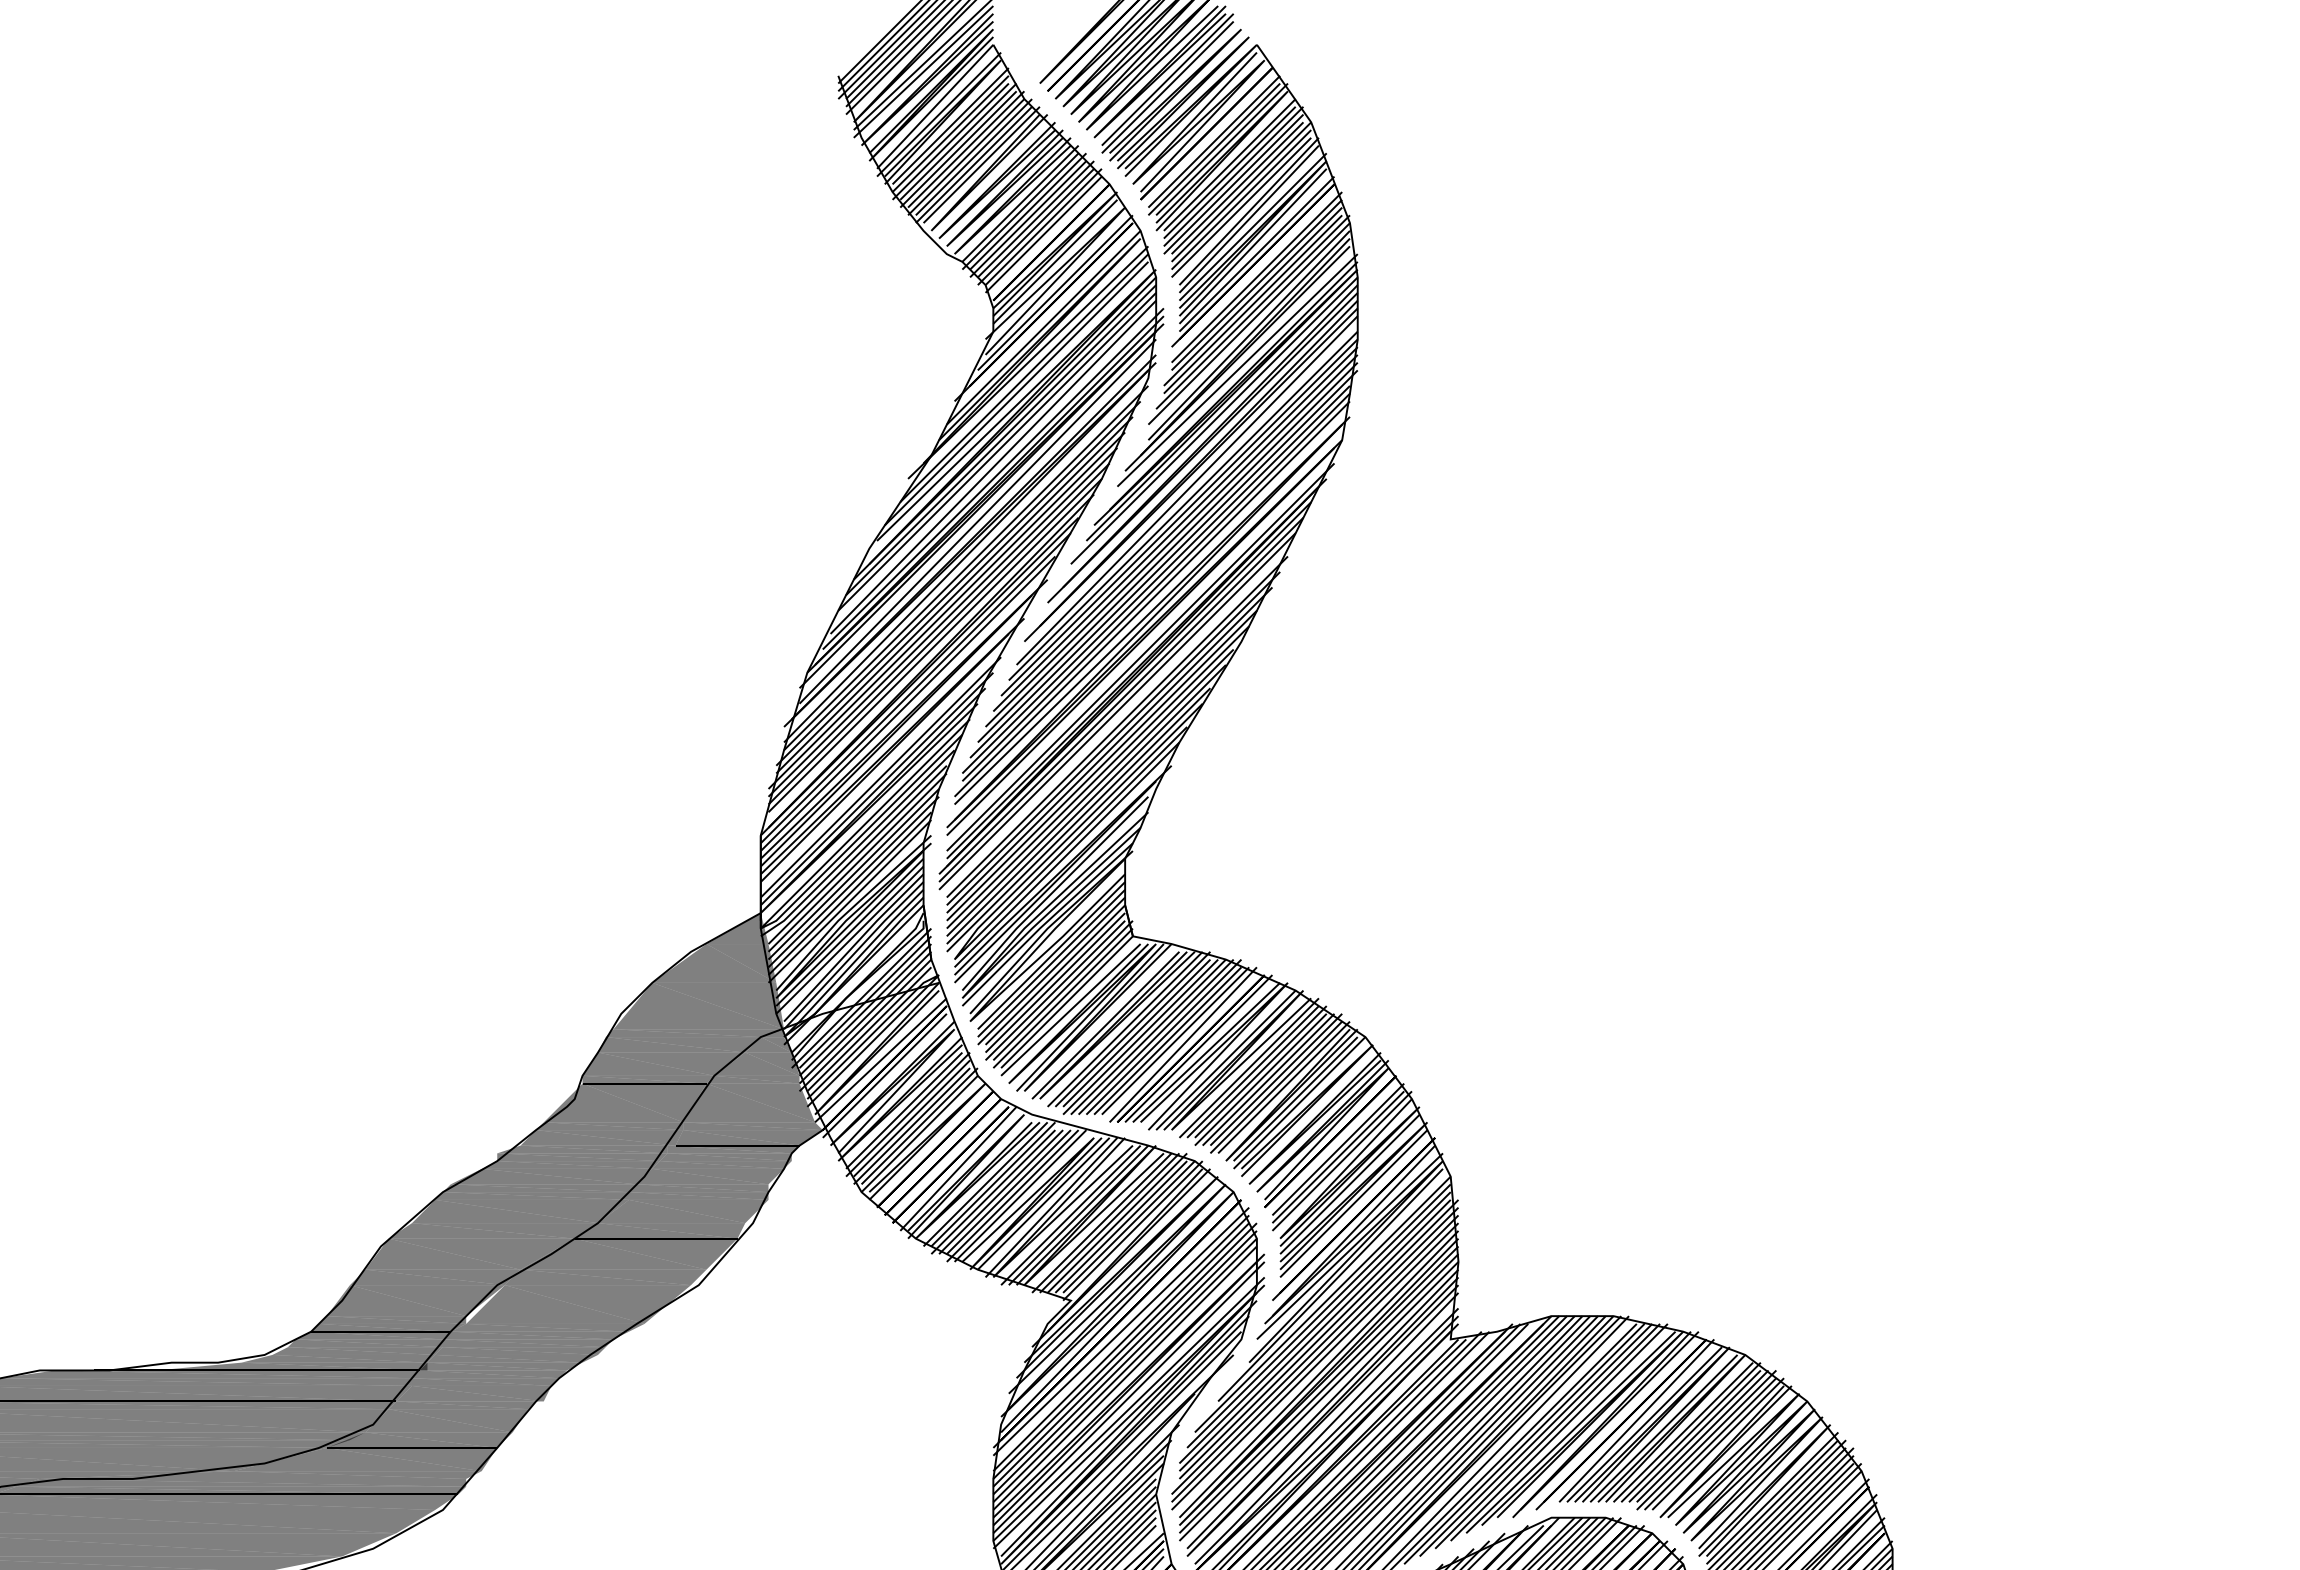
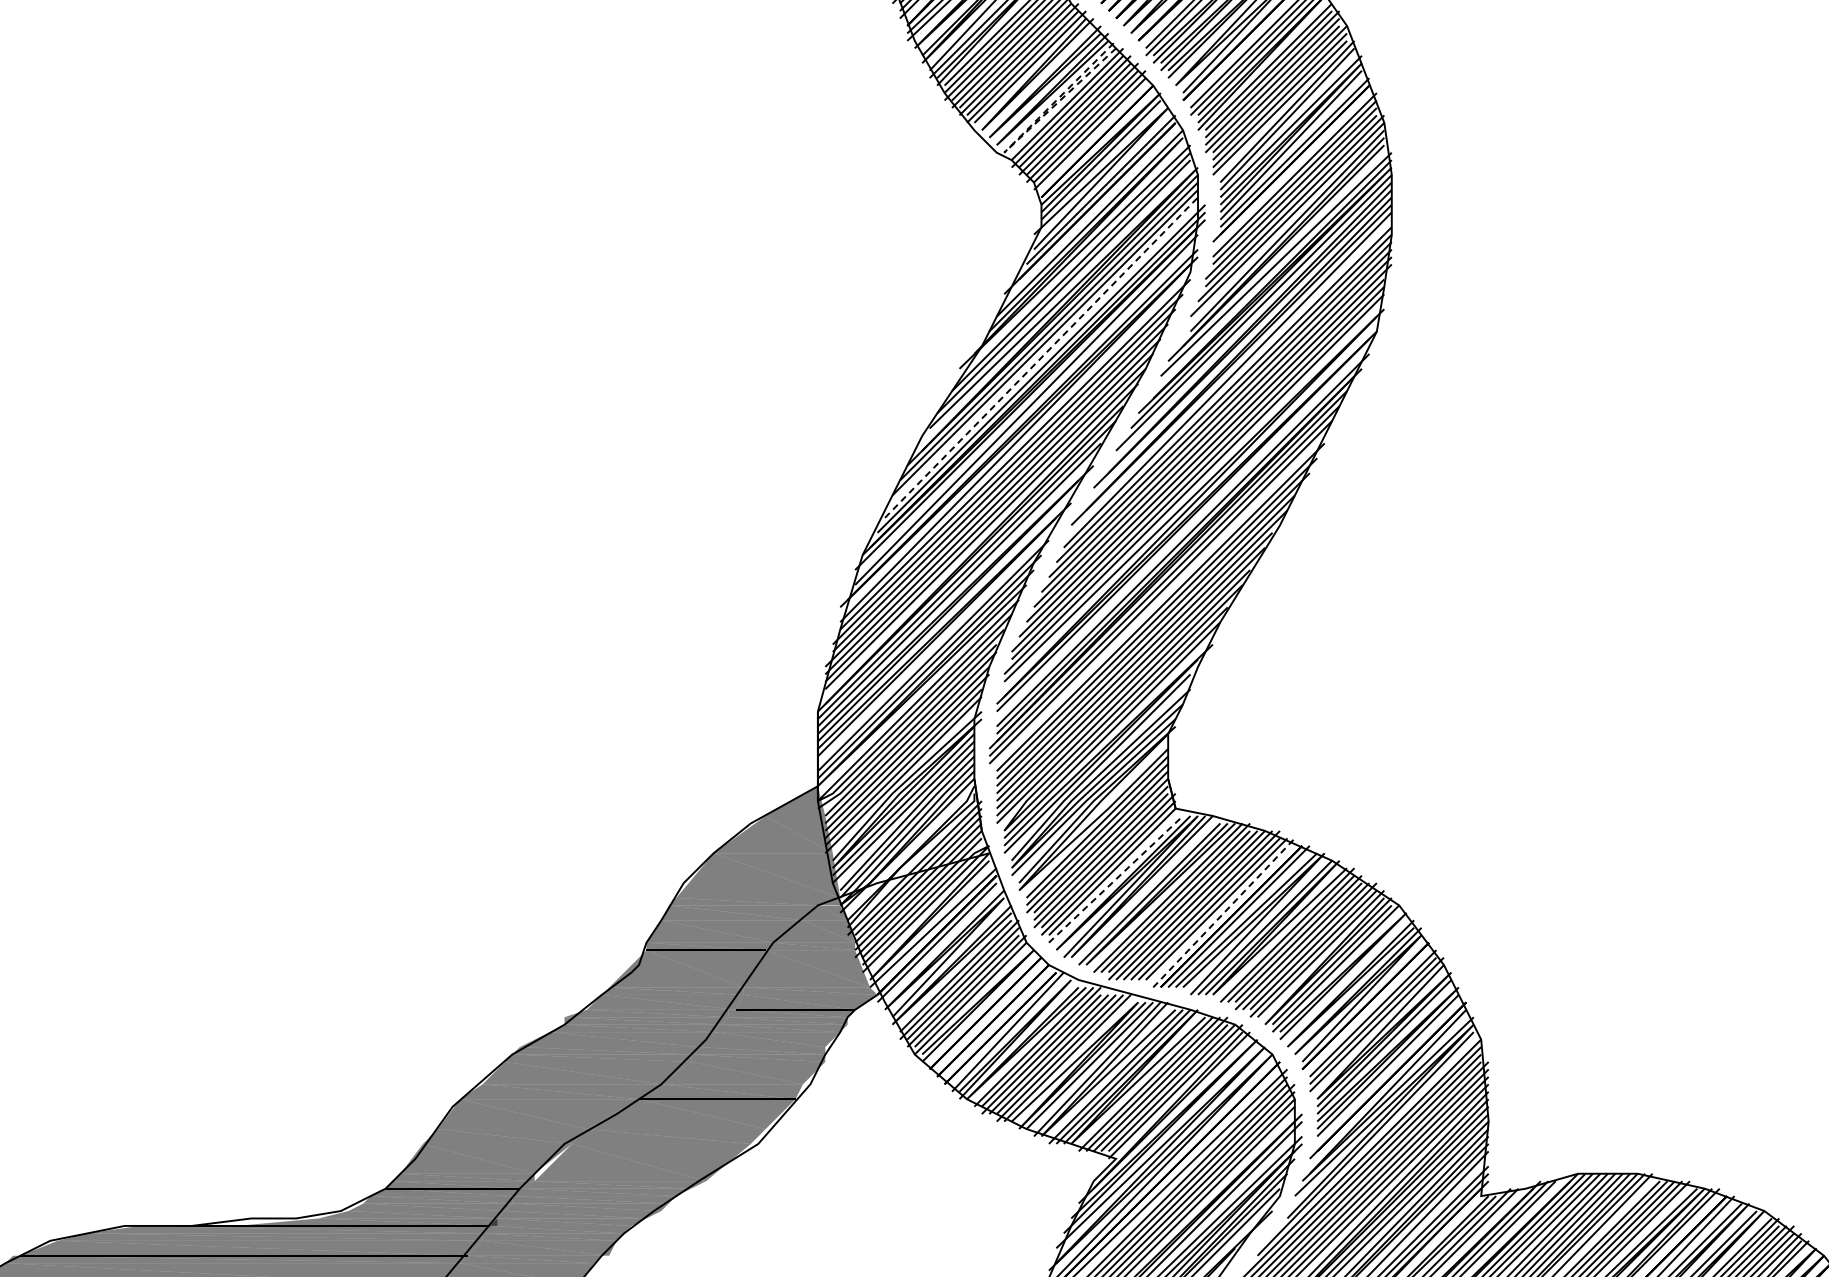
line: (956, 252) -> (1006, 151), solid -> dashed
line: (993, 467) -> (1041, 357), solid -> dashed
line: (1070, 1009) -> (1115, 878), solid -> dashed
line: (1183, 1044) -> (1224, 912), solid -> dashed

